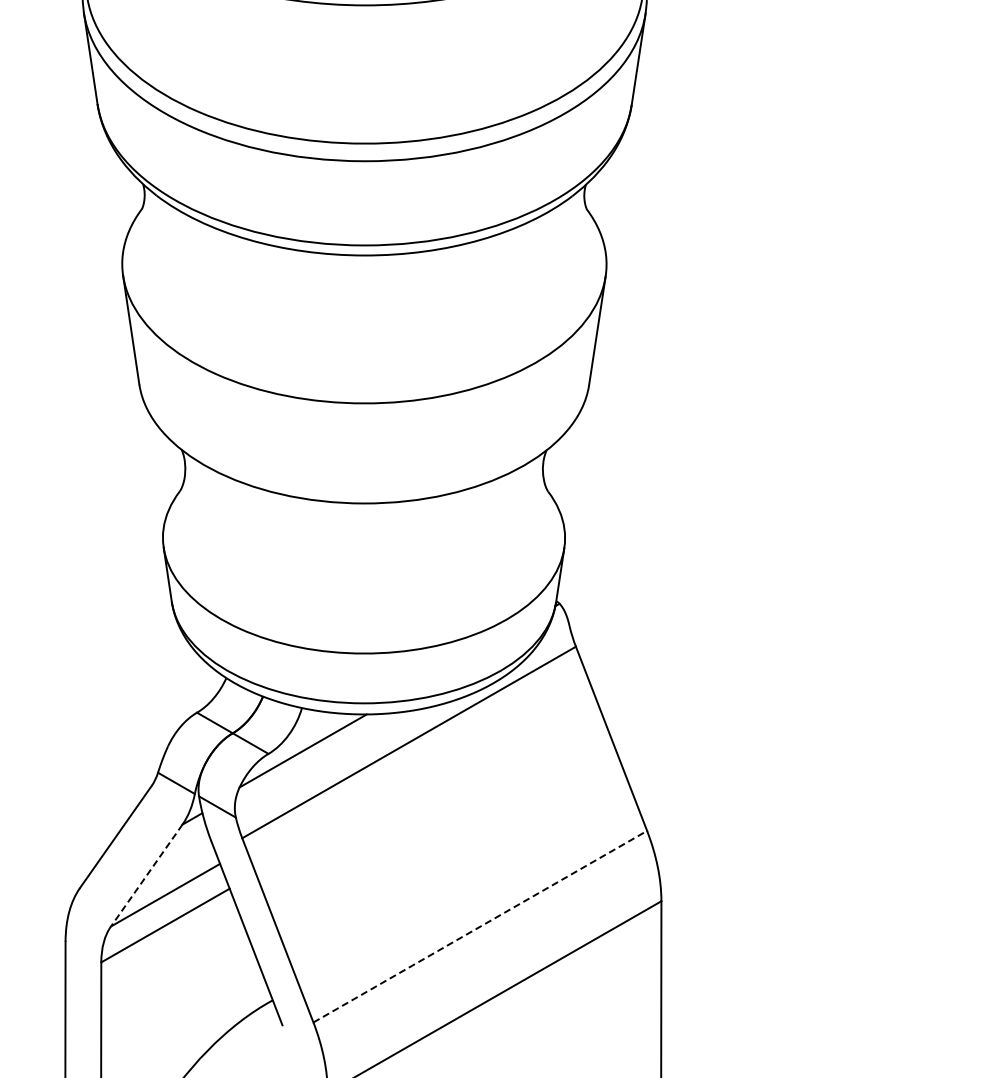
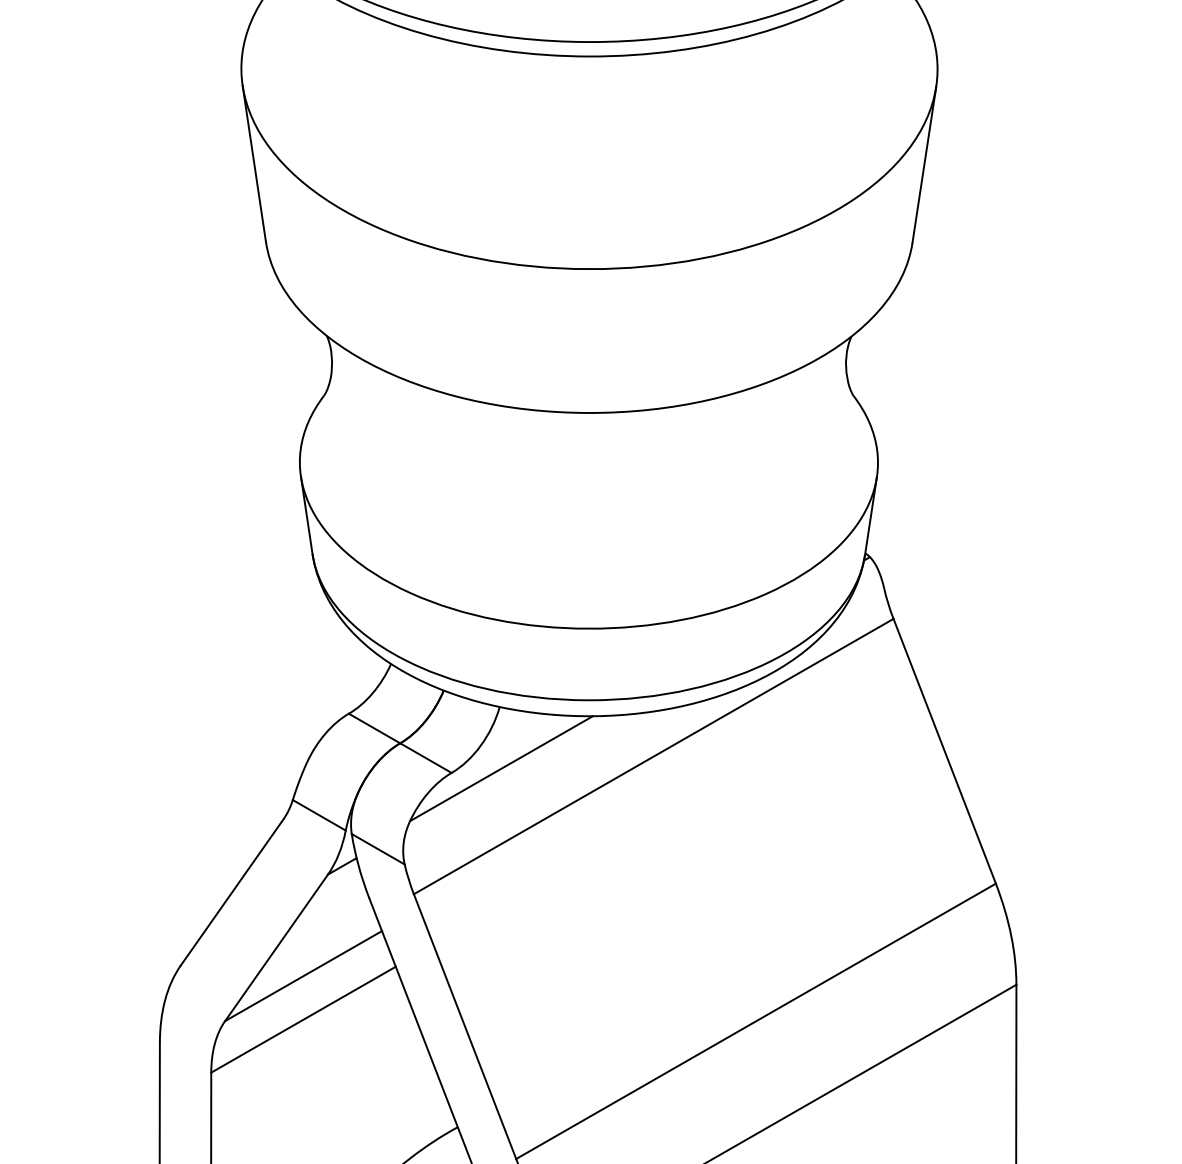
line: (146, 875) -> (276, 947), dashed -> solid
line: (480, 926) -> (756, 1021), dashed -> solid

